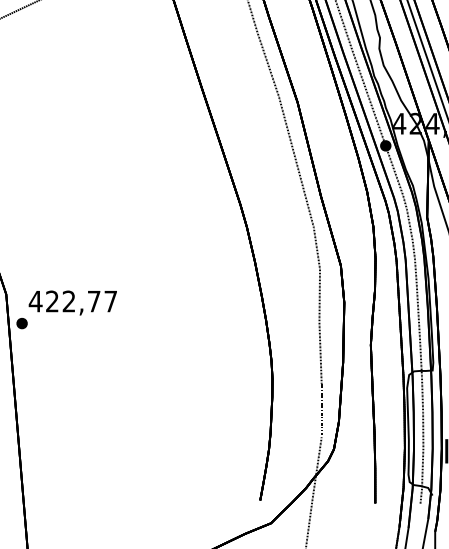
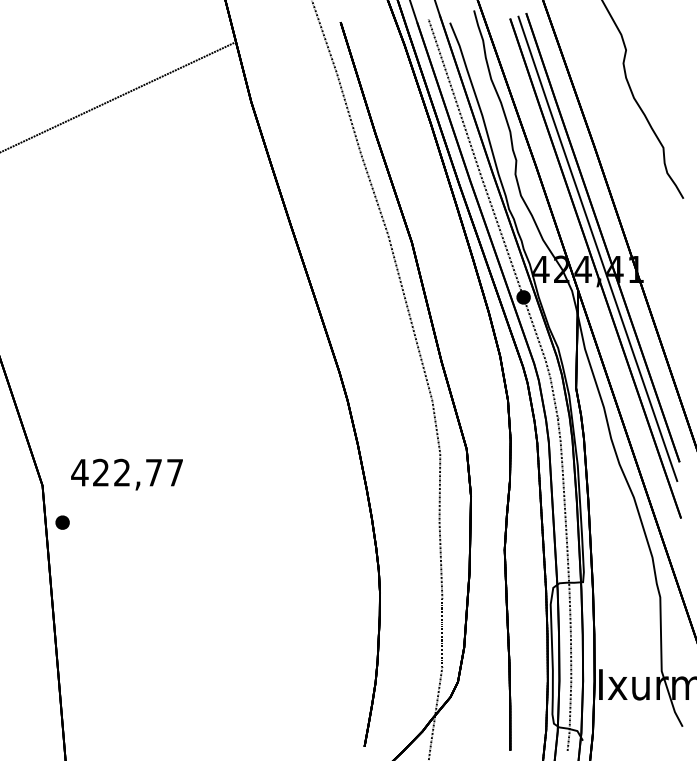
text: (72, 302) -> (126, 474), moved

